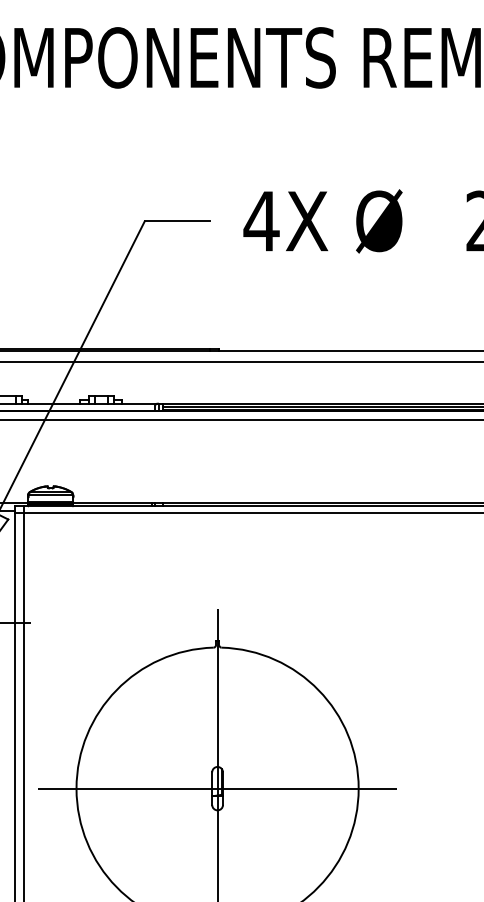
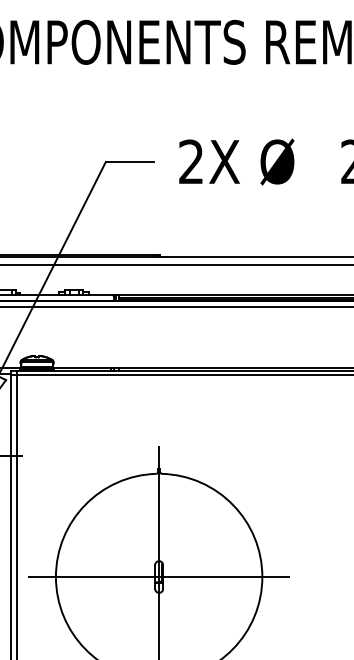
text: (261, 220) -> (191, 161), 4X -> 2X

